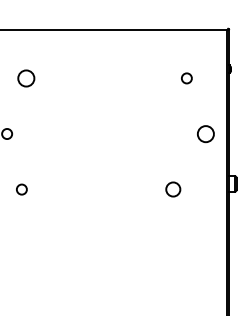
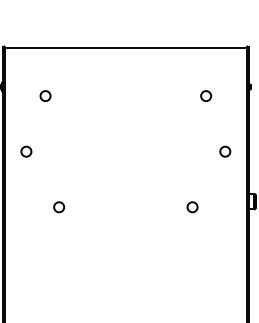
circle: (26, 77) -> (45, 95), size x0.62
circle: (206, 133) -> (225, 151), size x0.62
circle: (22, 189) -> (59, 207), moved
circle: (173, 189) -> (192, 207), size x0.71

